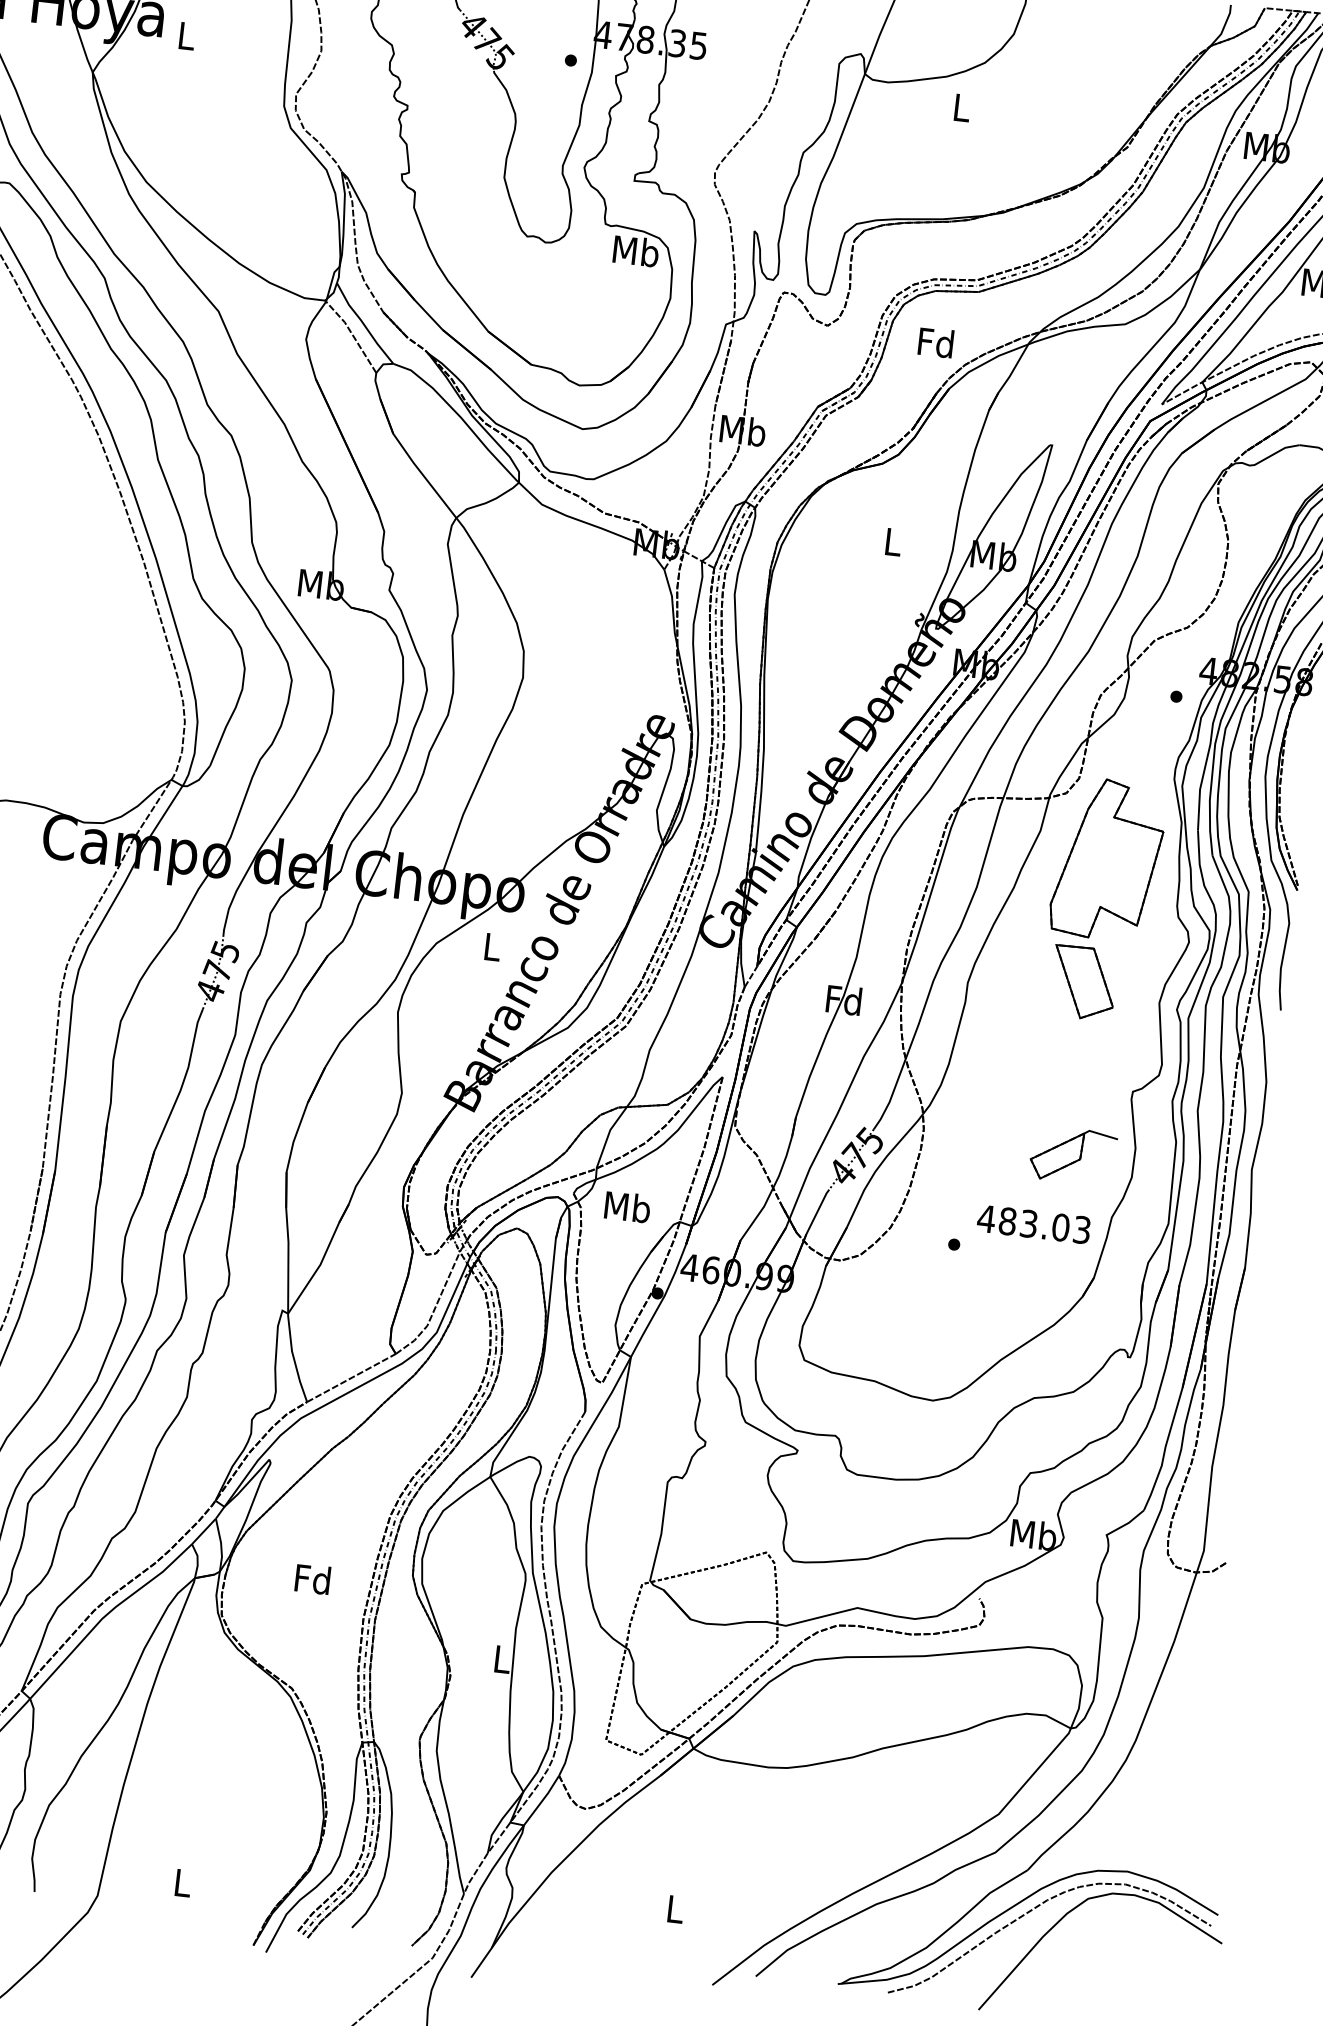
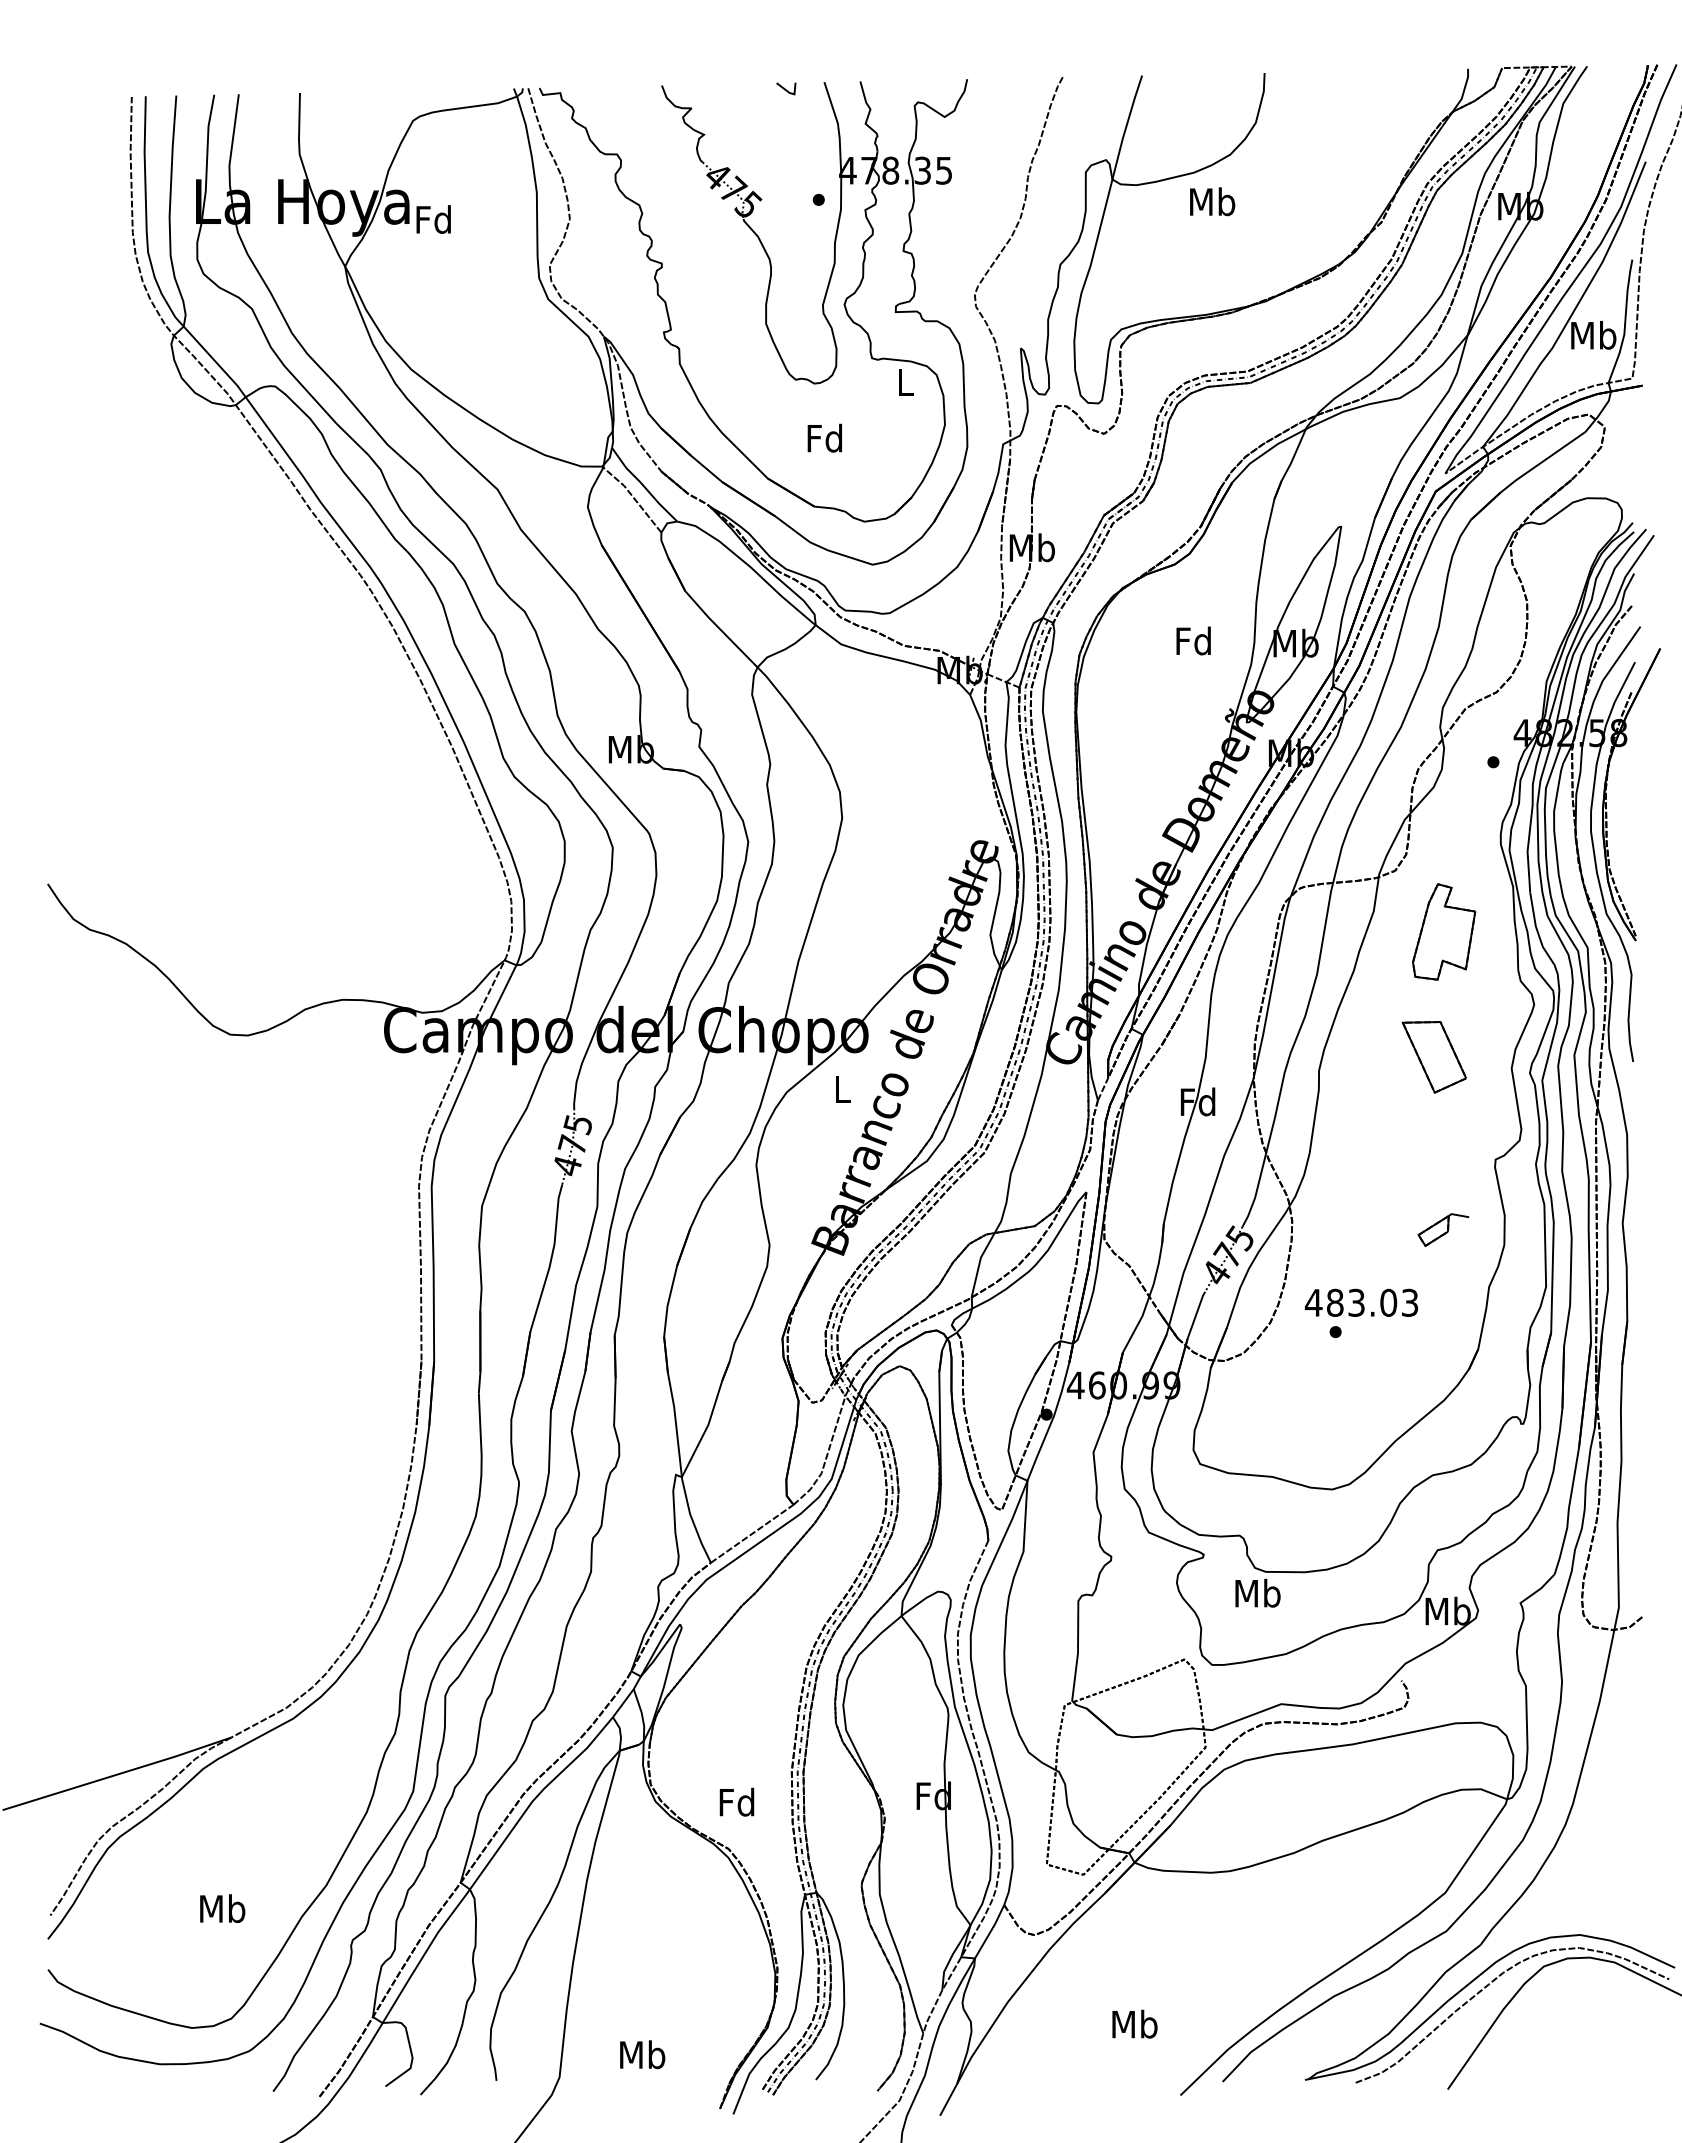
text: (185, 35) -> (433, 219), L -> Fd
text: (961, 107) -> (1212, 201), L -> Mb
text: (636, 250) -> (905, 381), Mb -> L
text: (935, 341) -> (824, 437), moved
text: (892, 541) -> (1193, 640), L -> Fd
part: (1107, 859) -> (1443, 931), size x0.6
part: (1073, 1155) -> (1443, 1229), size x0.6
text: (627, 1206) -> (1257, 1592), moved
text: (1033, 1224) -> (1361, 1302), moved
text: (312, 1578) -> (736, 1801), moved
text: (501, 1658) -> (933, 1795), L -> Fd
text: (182, 1882) -> (642, 2054), L -> Mb
text: (674, 1908) -> (1134, 2023), L -> Mb

